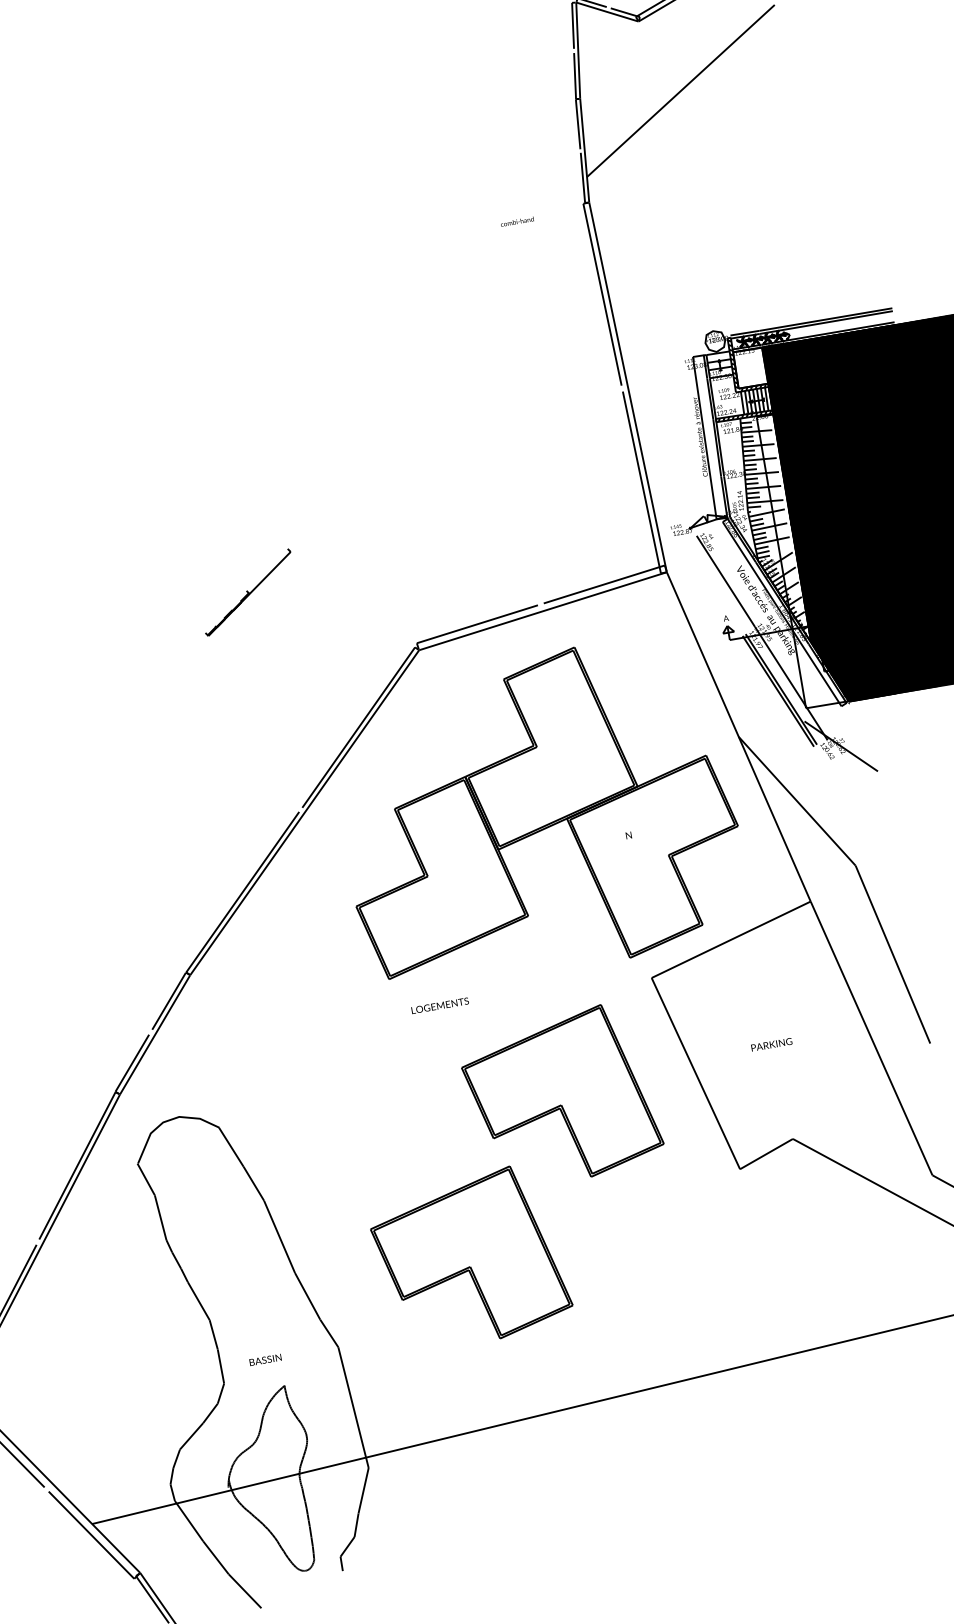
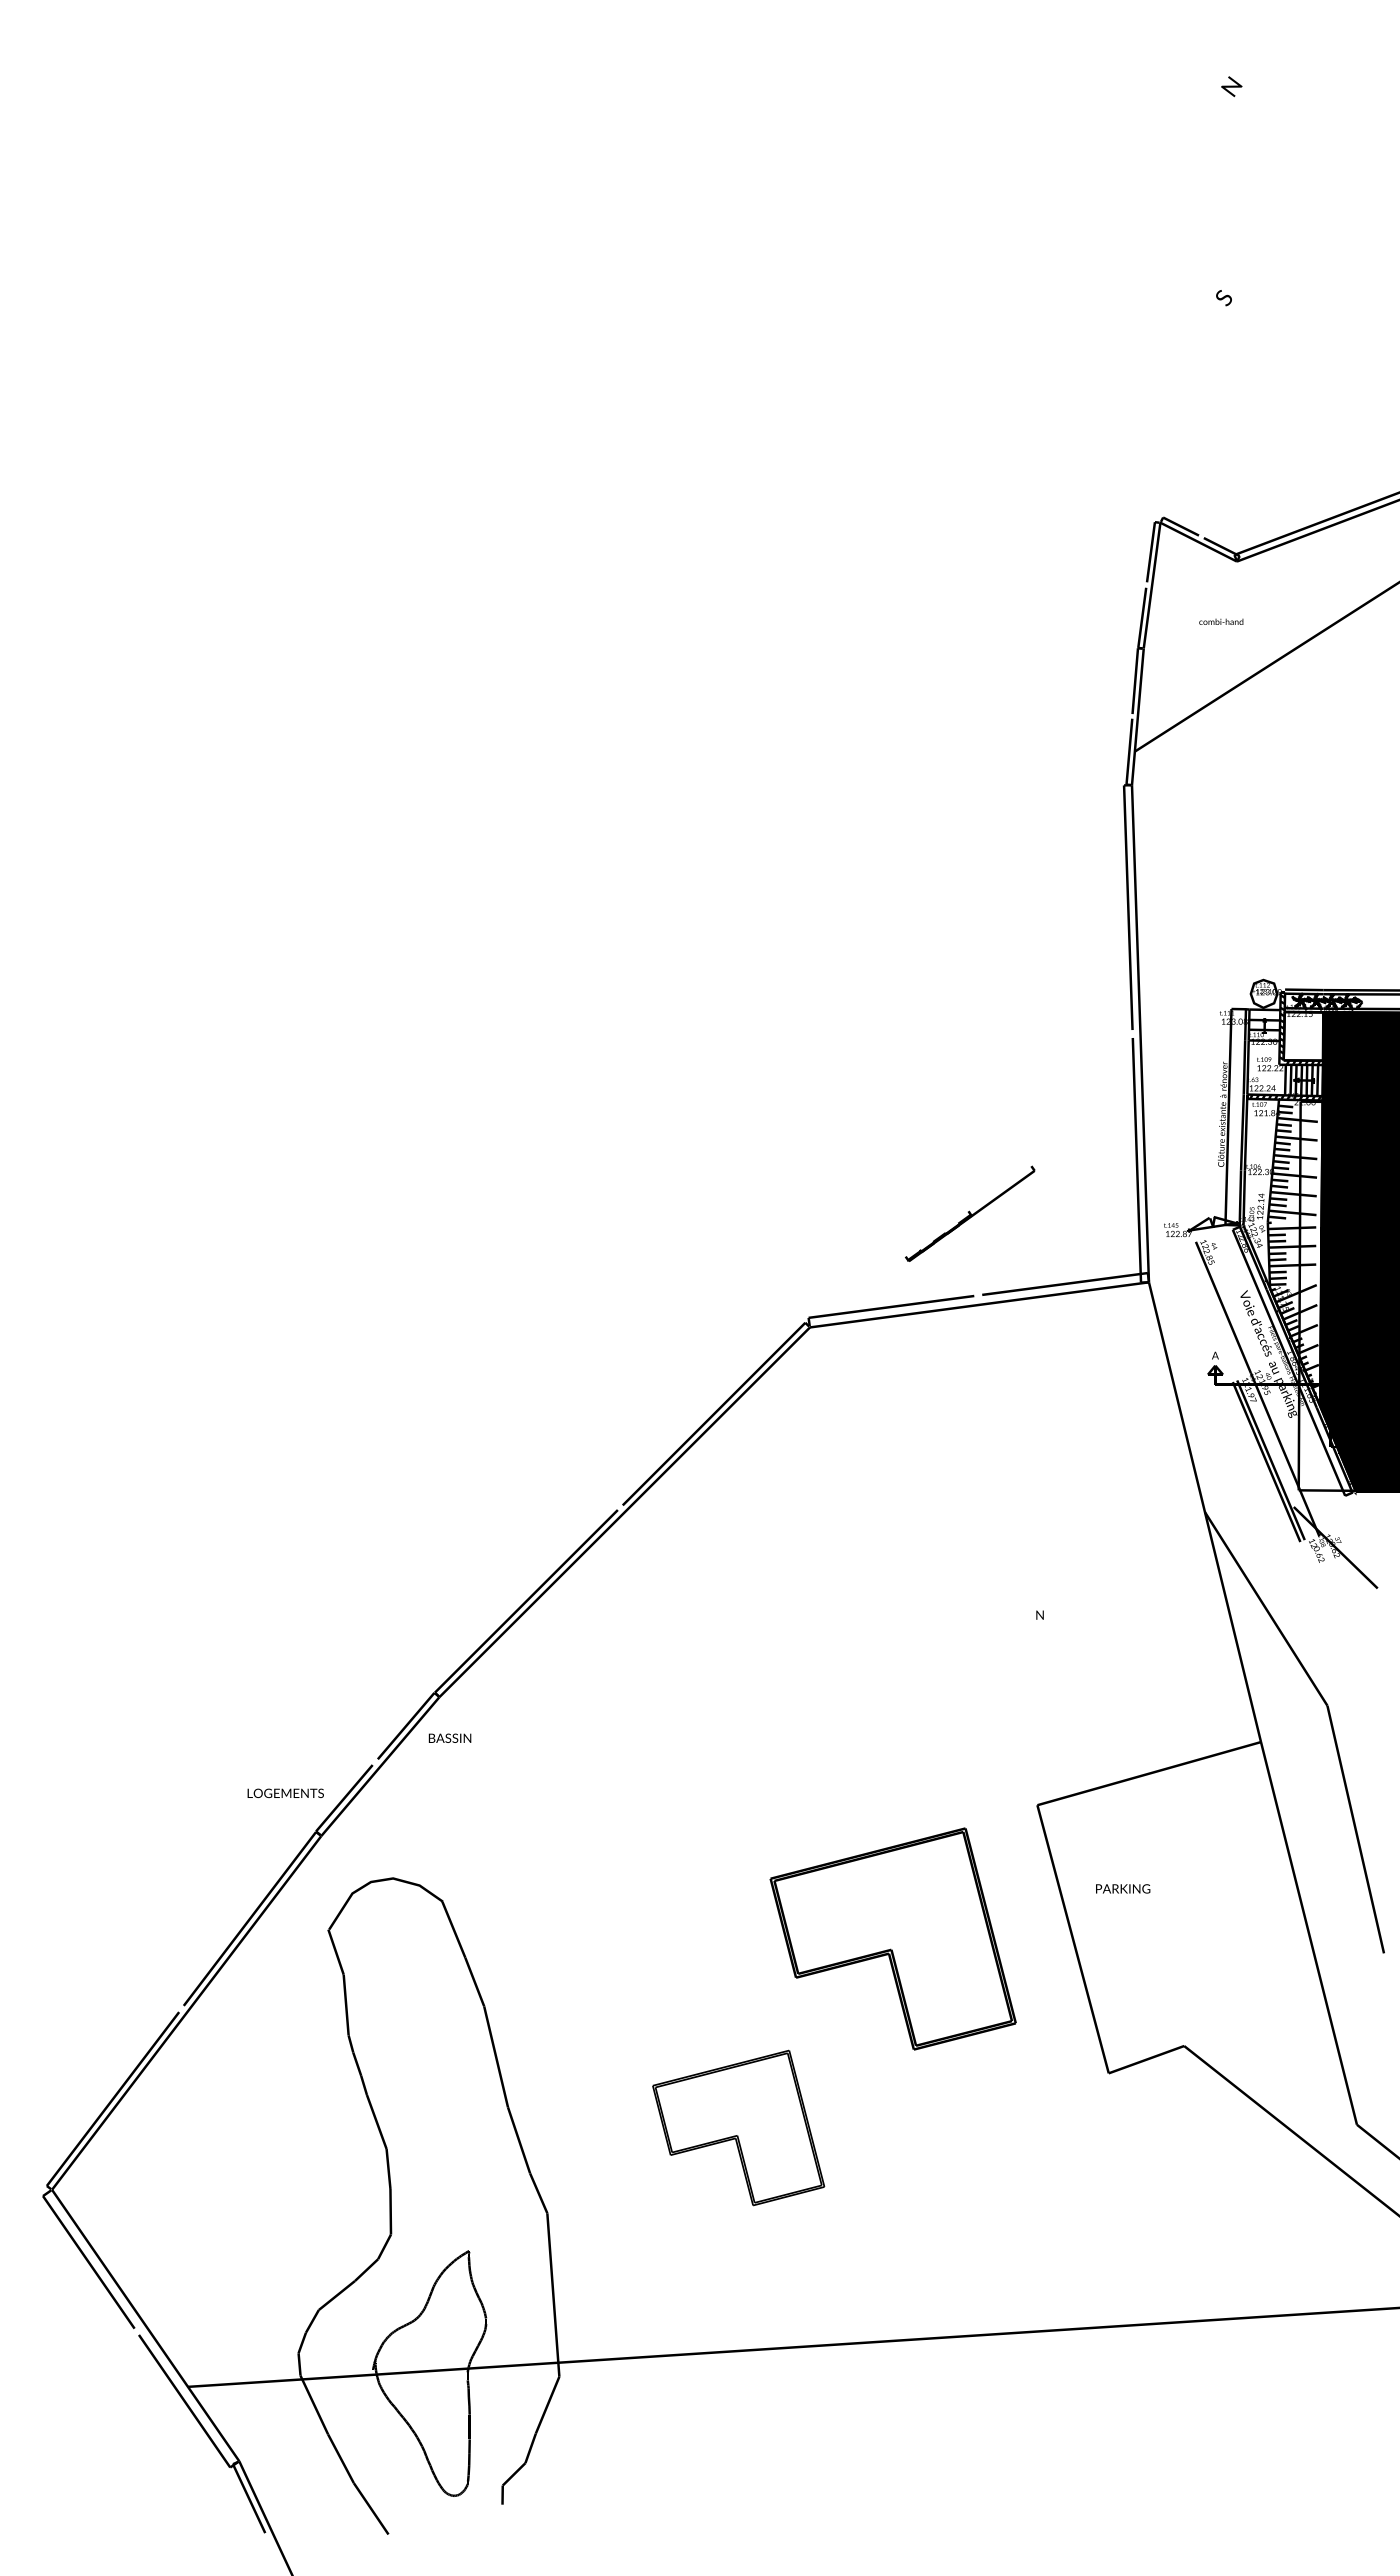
text: (517, 221) -> (1221, 621), moved
part: (248, 592) -> (970, 1213), moved
part: (537, 813) -> (926, 1566), removed
text: (439, 1005) -> (285, 1792), moved
text: (772, 1044) -> (1123, 1888), moved
part: (470, 1258) -> (738, 2127), size x0.7
text: (265, 1359) -> (449, 1737), moved

